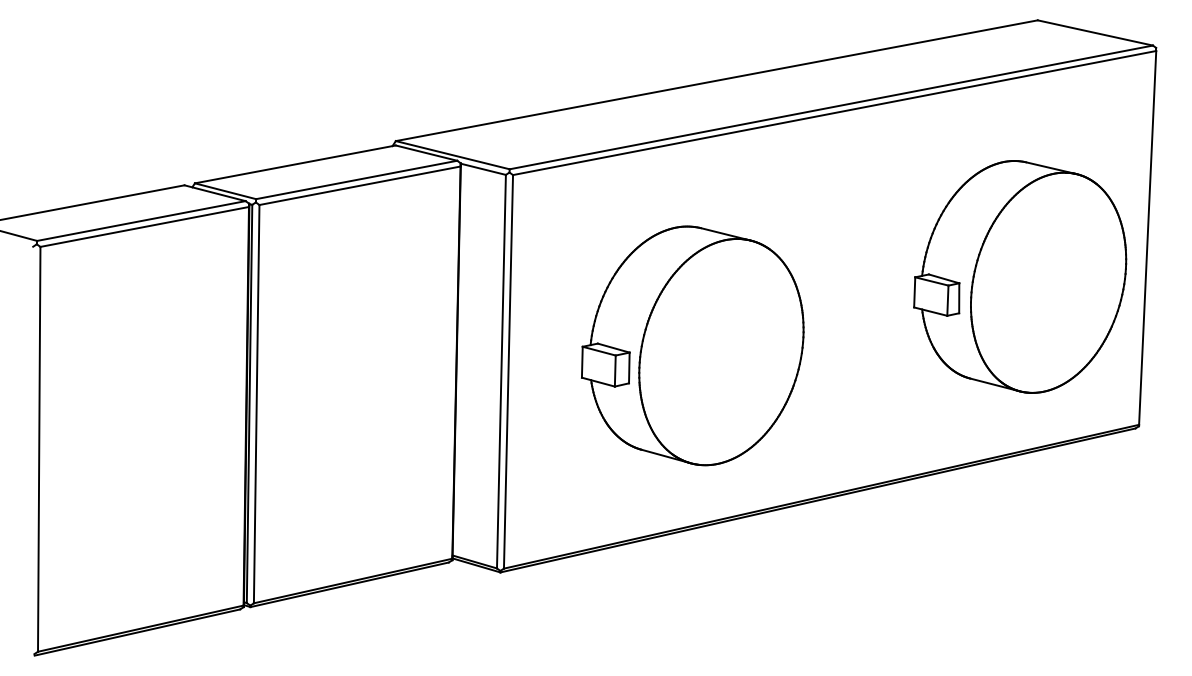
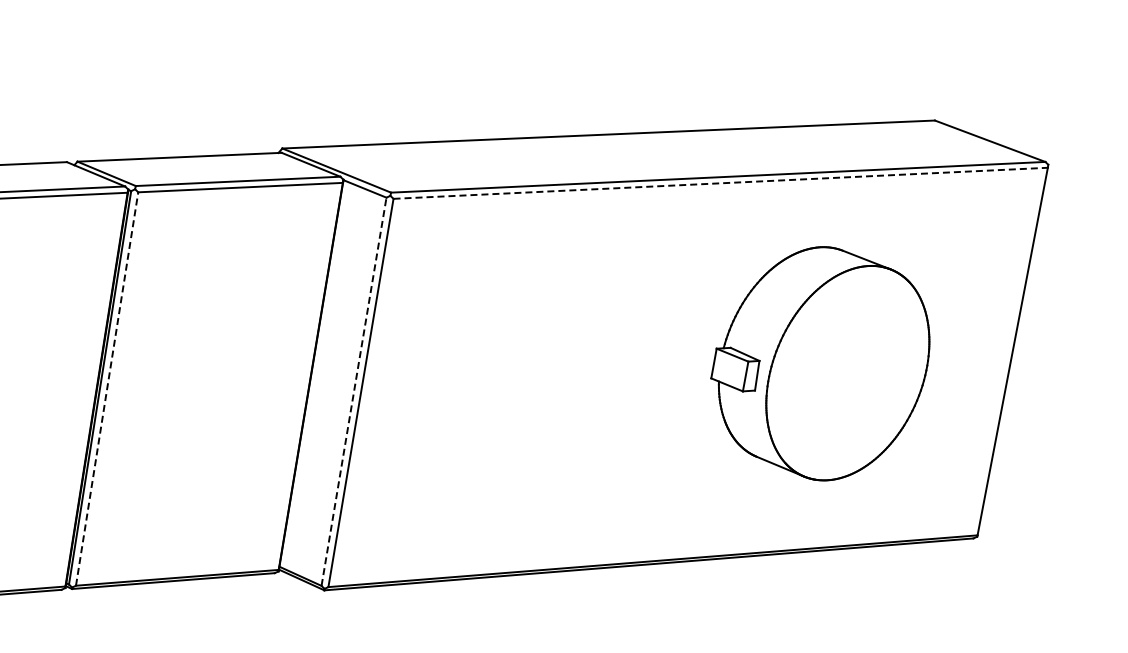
line: (834, 113) -> (720, 183), solid -> dashed
part: (1020, 276) -> (820, 362), moved
part: (692, 345) -> (546, 393), removed
line: (501, 371) -> (354, 391), solid -> dashed
line: (256, 403) -> (107, 388), solid -> dashed

